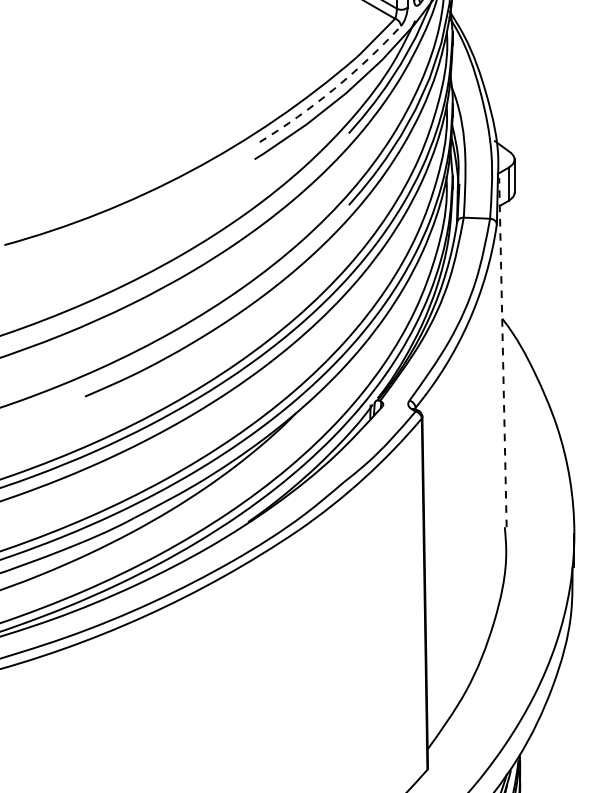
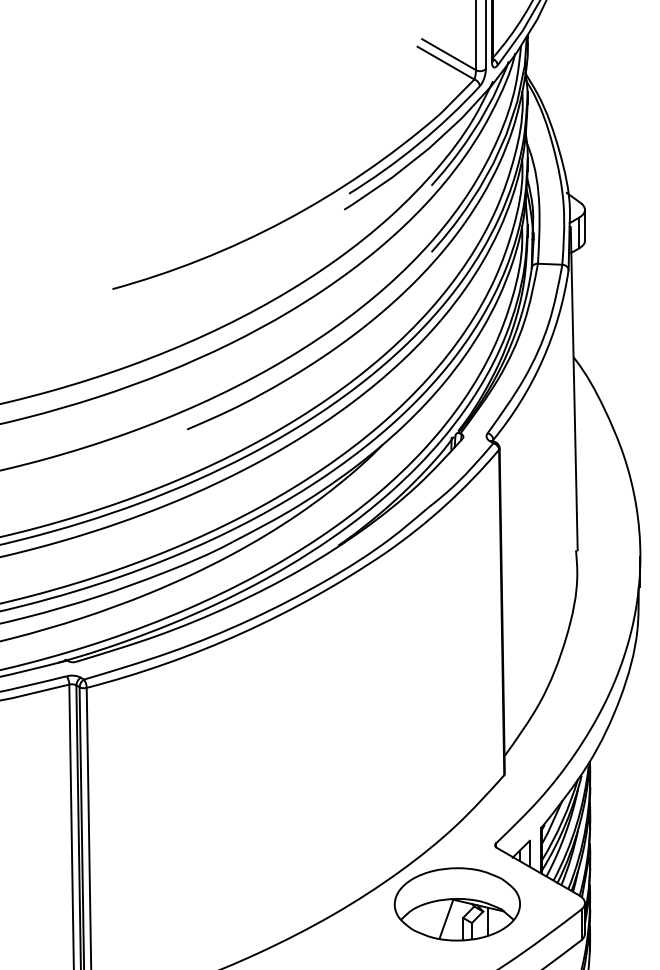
arc: (334, 88) -> (418, 144), dashed -> solid
line: (503, 352) -> (574, 388), dashed -> solid

